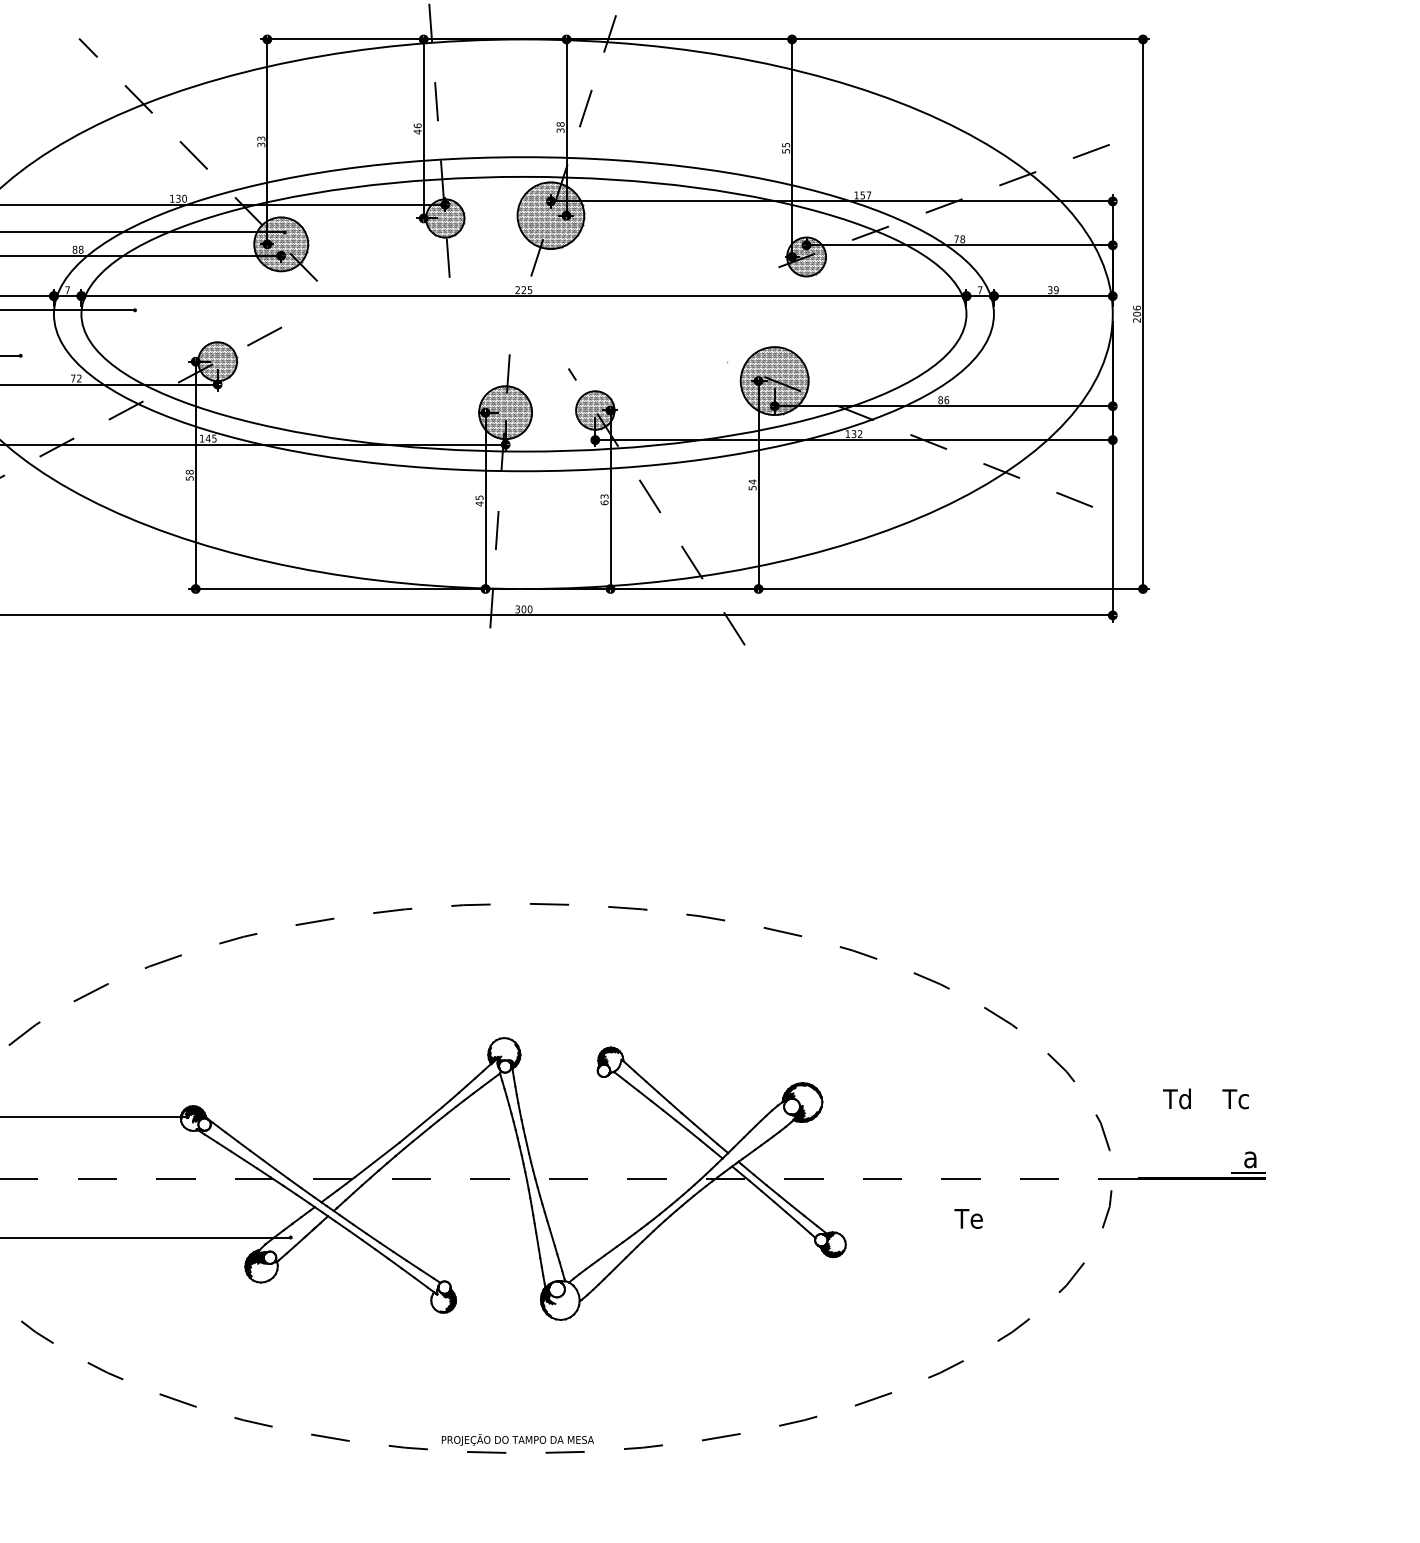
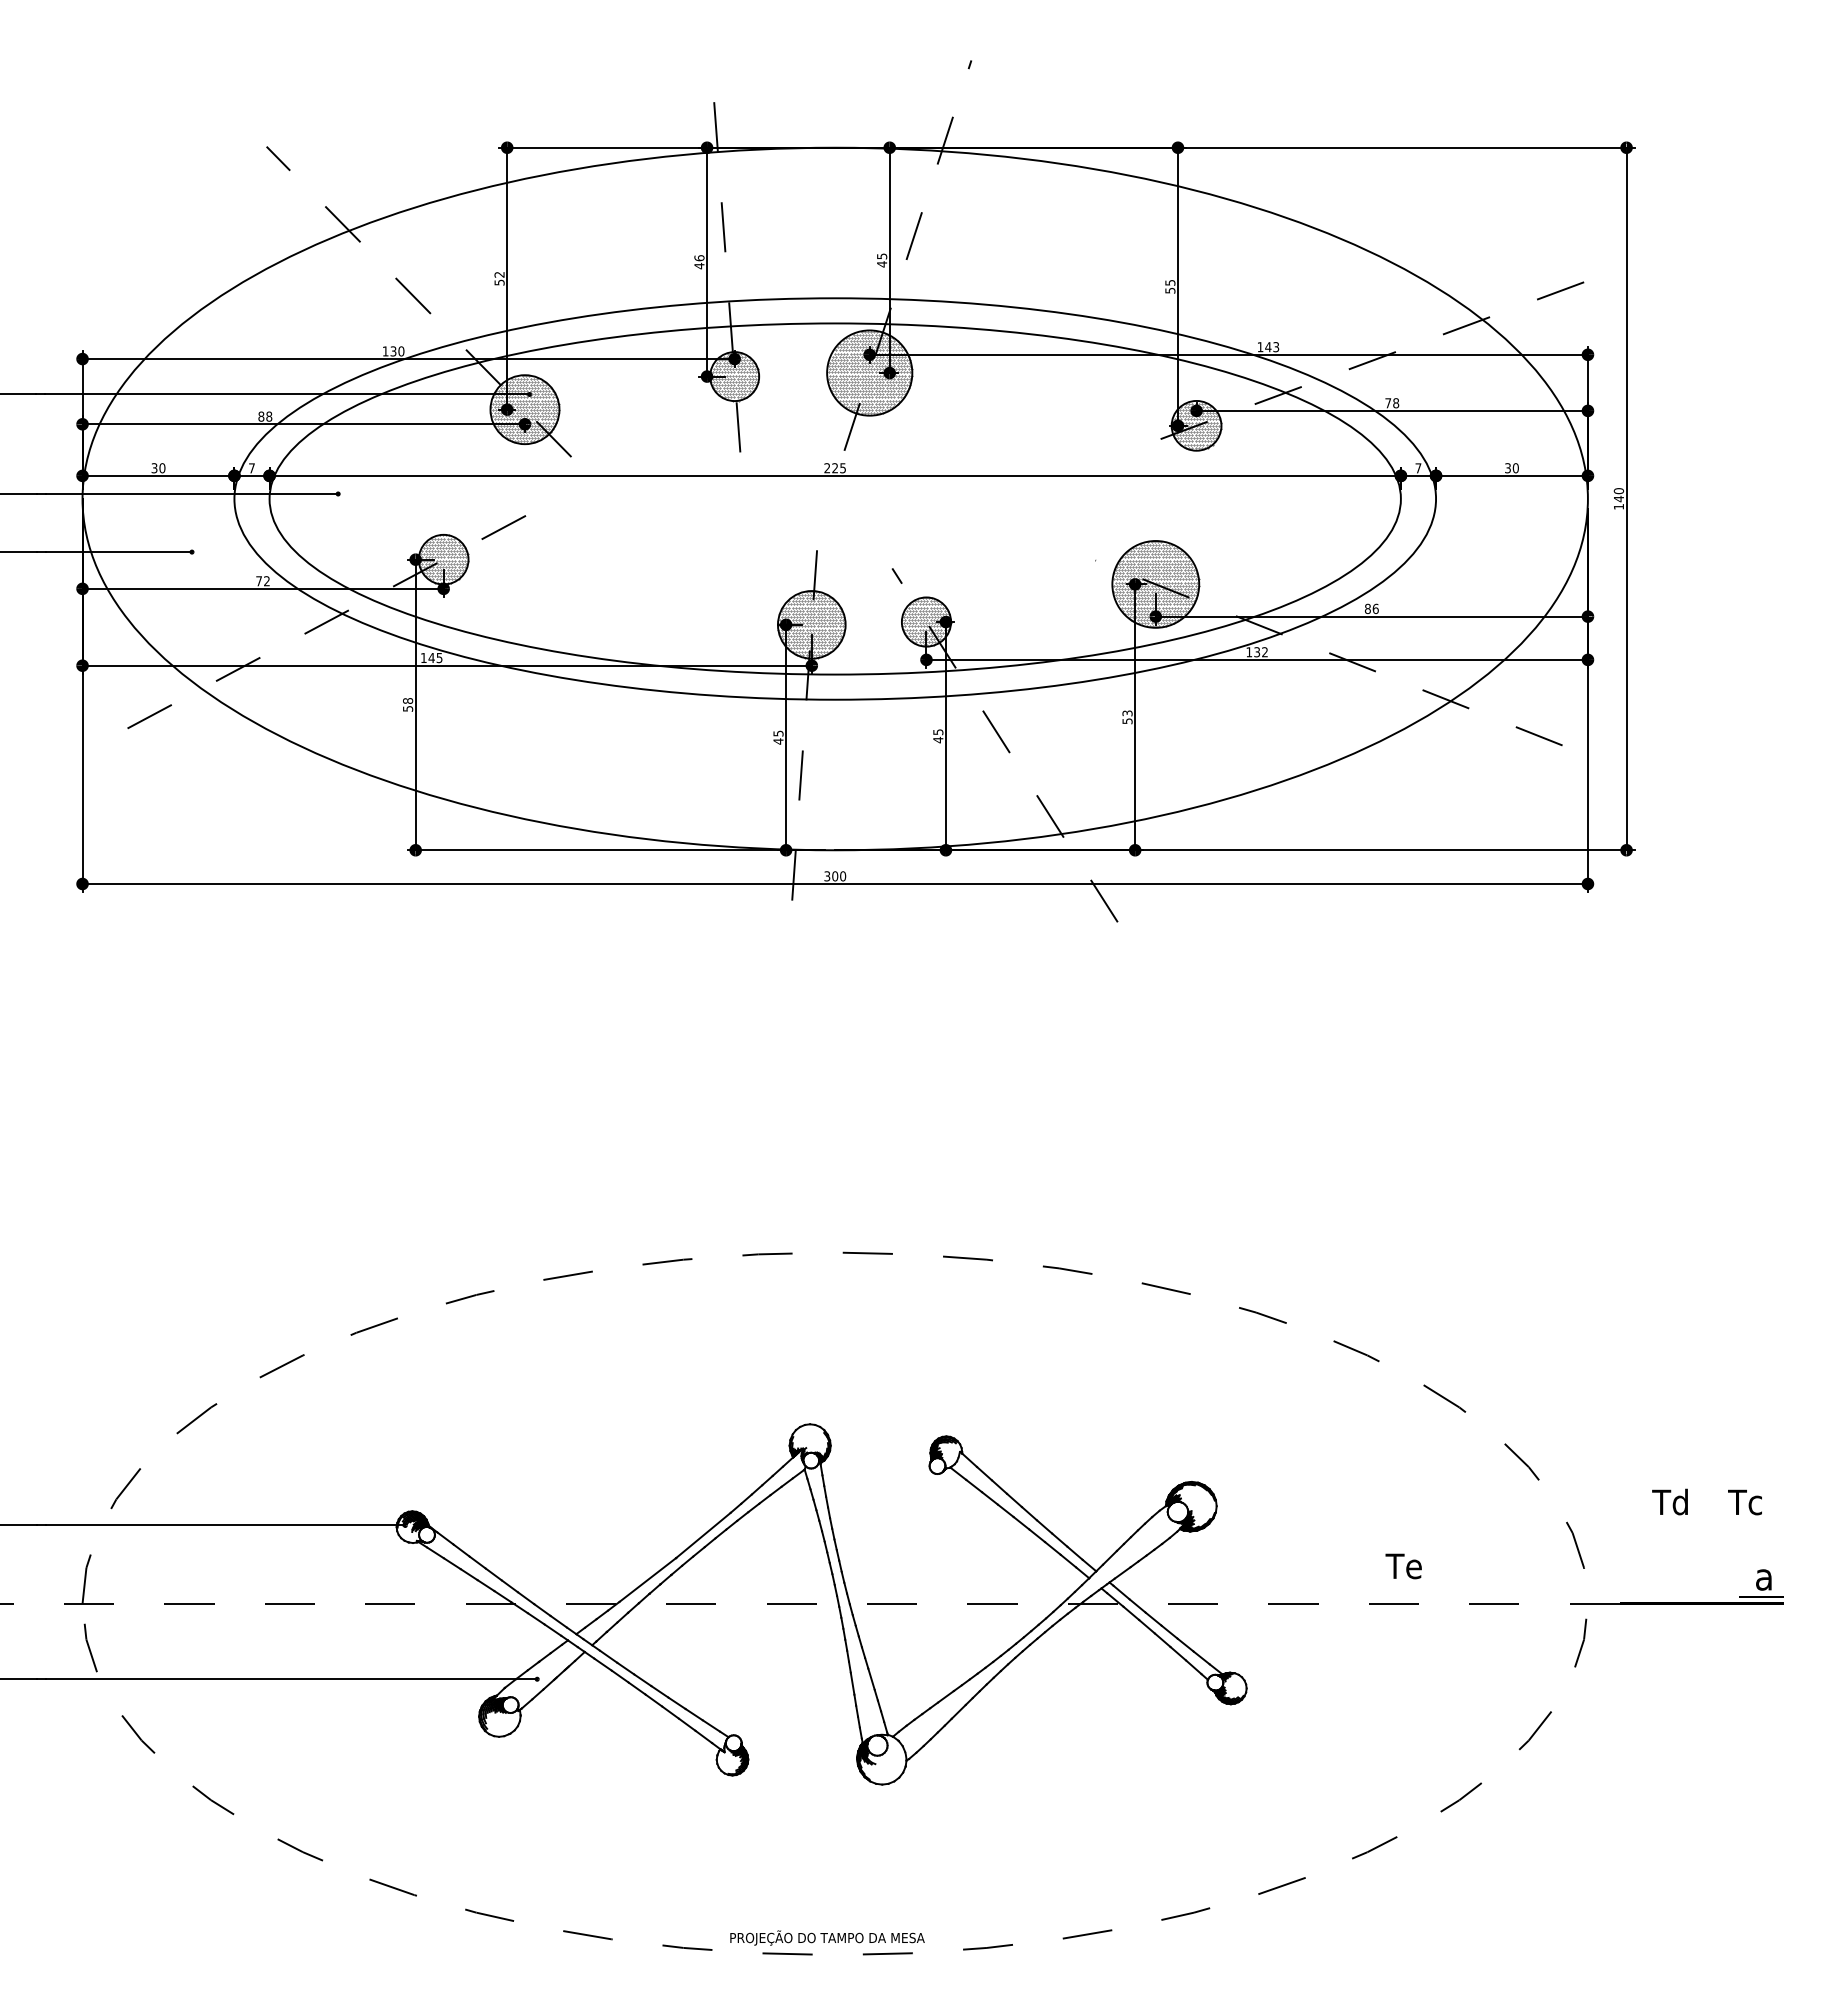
text: (560, 127) -> (882, 260), 38 -> 45
text: (261, 141) -> (499, 278), 33 -> 52
text: (866, 195) -> (1272, 347), 157 -> 143
text: (1056, 290) -> (1515, 468), 39 -> 30
text: (1136, 313) -> (1618, 498), 206 -> 140
text: (752, 482) -> (1127, 713), 54 -> 53
text: (604, 500) -> (938, 736), 63 -> 45
text: (968, 1218) -> (1403, 1566), moved

